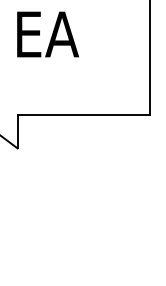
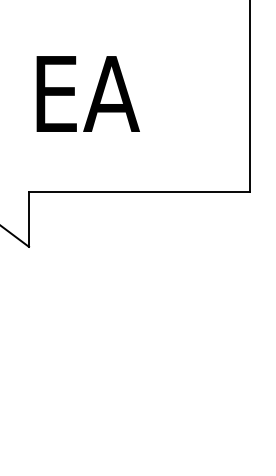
text: (47, 34) -> (87, 93), moved

